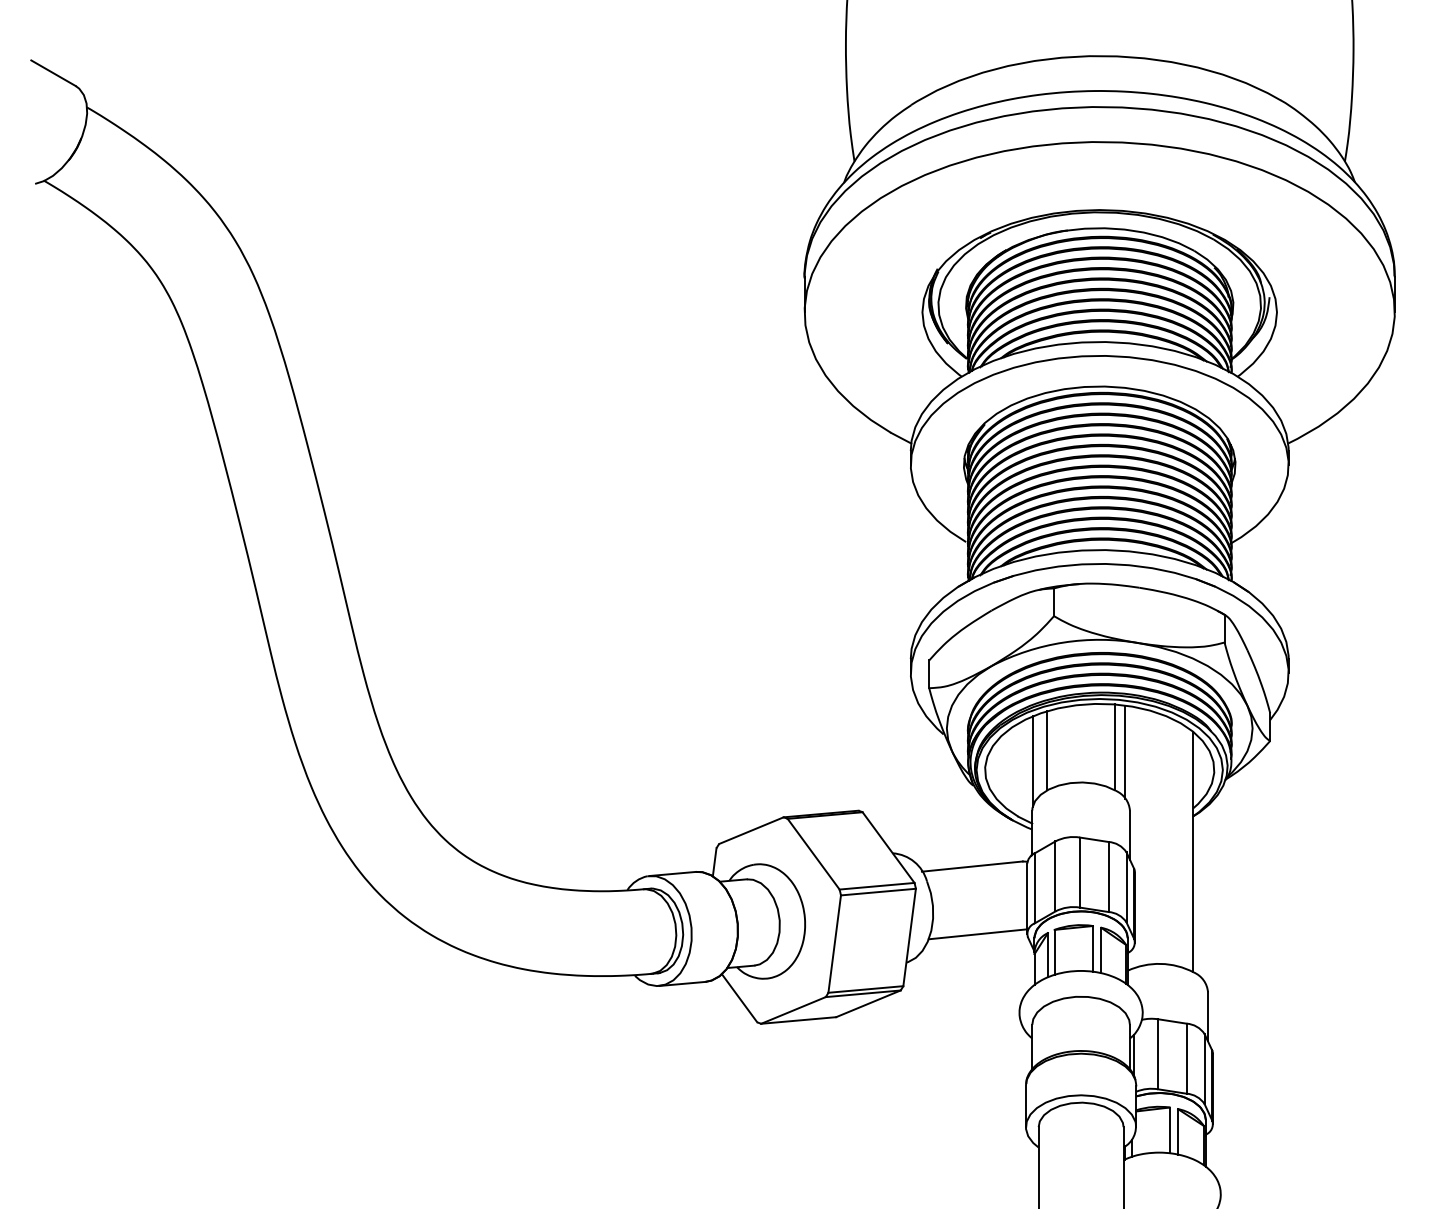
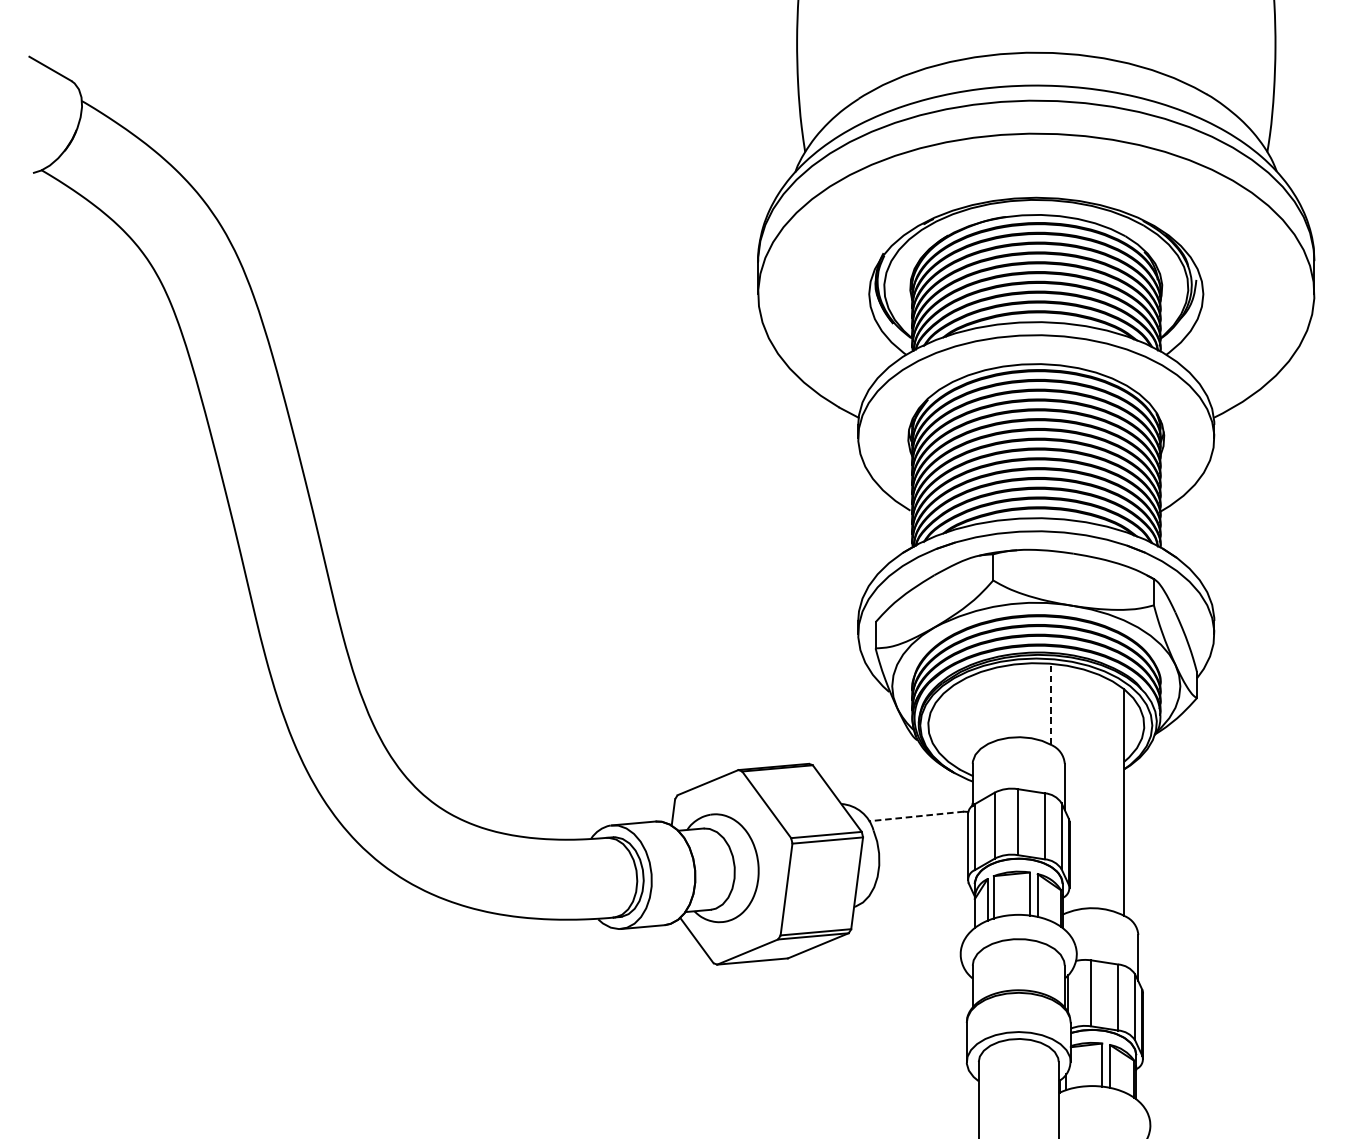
line: (1115, 747) -> (1051, 704), solid -> dashed
line: (1047, 750) -> (987, 707), removed
line: (1125, 751) -> (1060, 708), removed
line: (1032, 761) -> (972, 717), removed
line: (972, 866) -> (916, 816), solid -> dashed
line: (977, 934) -> (921, 880), removed

